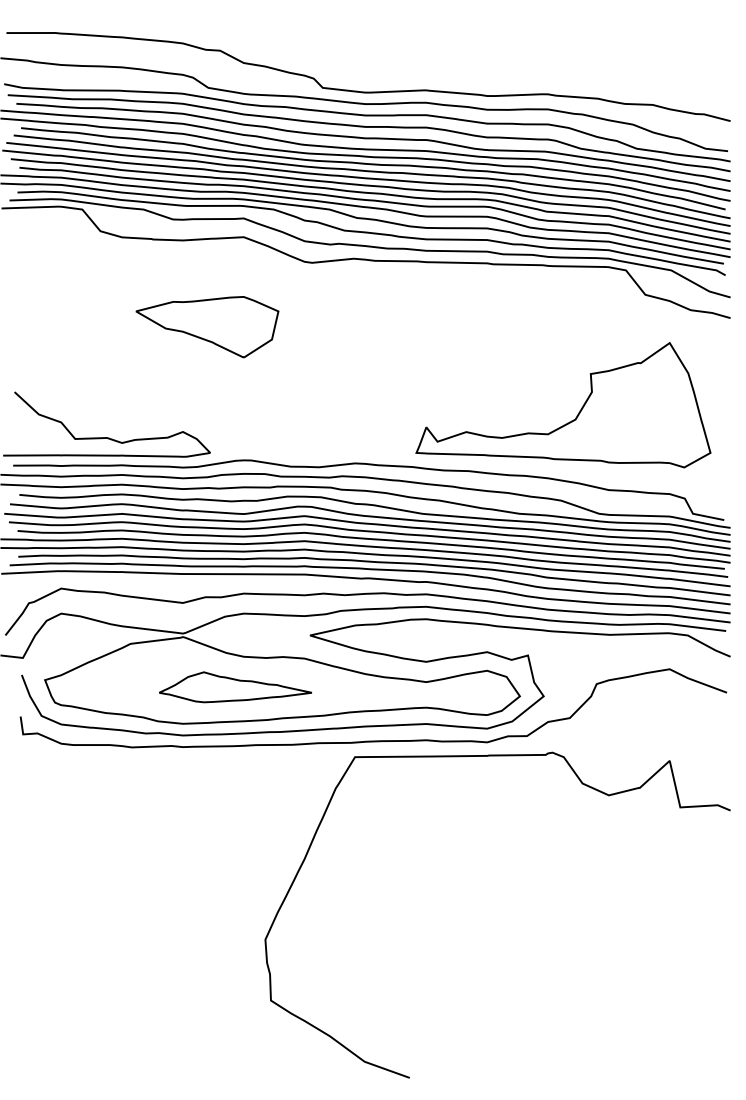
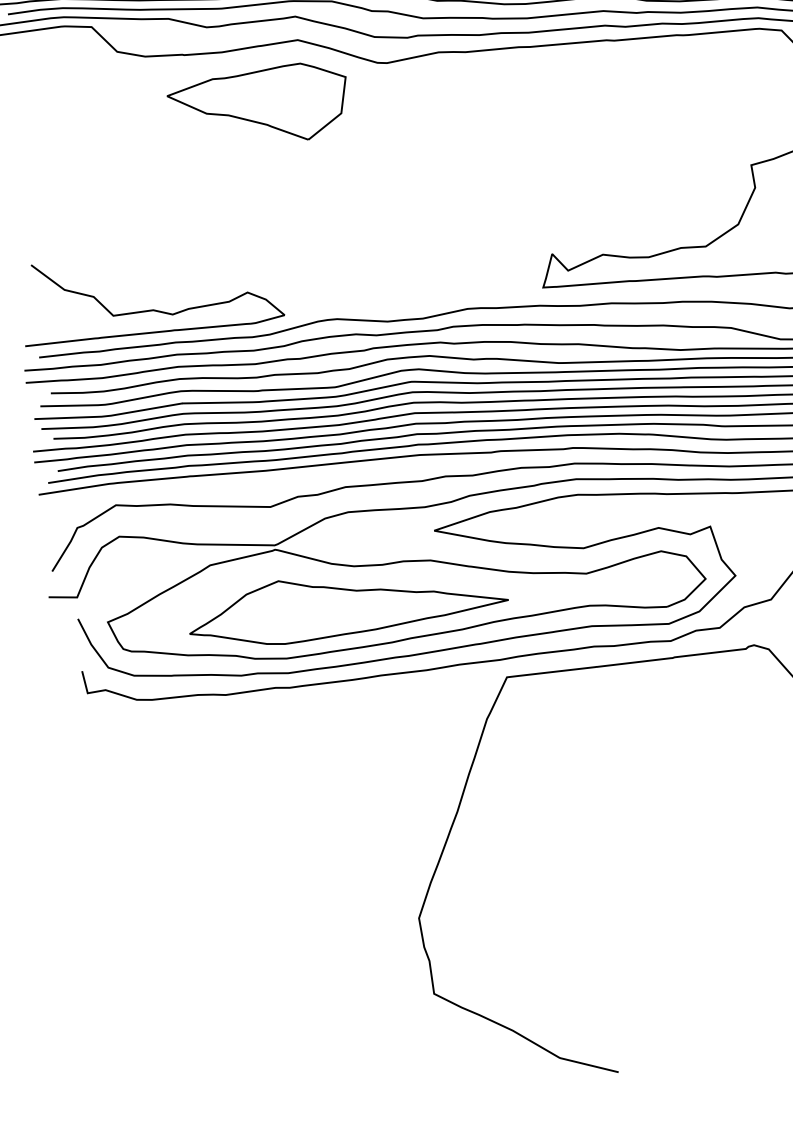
part: (207, 327) -> (258, 106), moved
part: (235, 687) -> (347, 605), size x1.67

